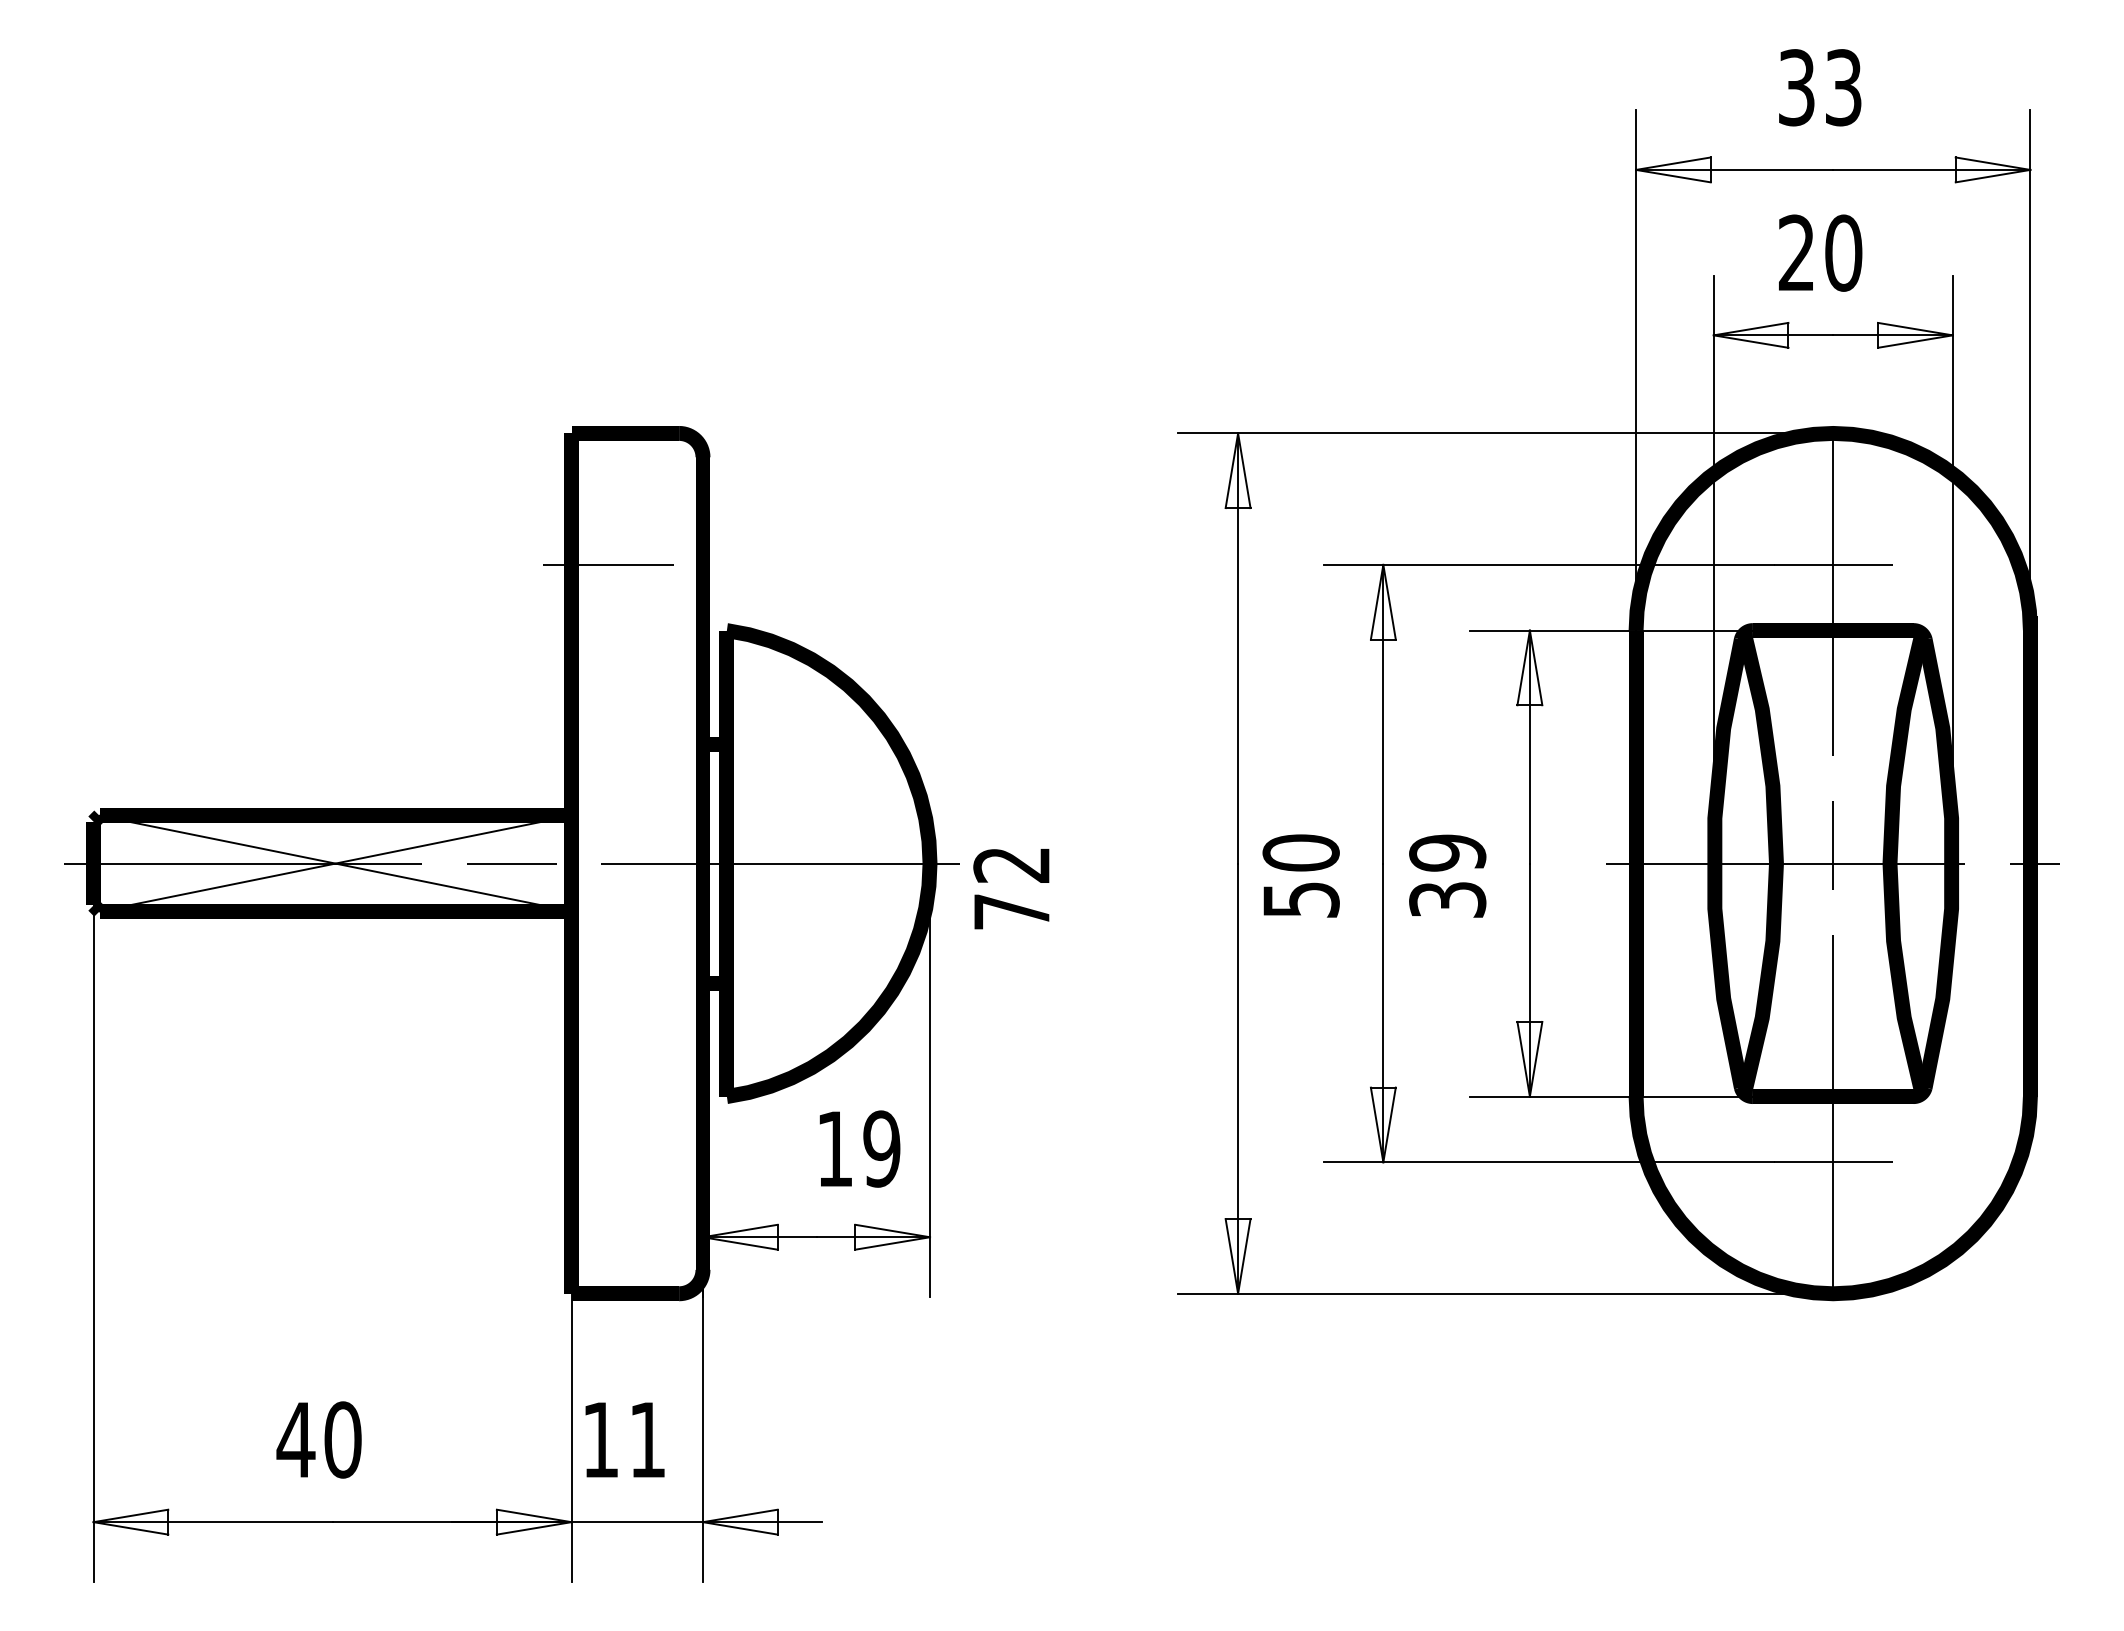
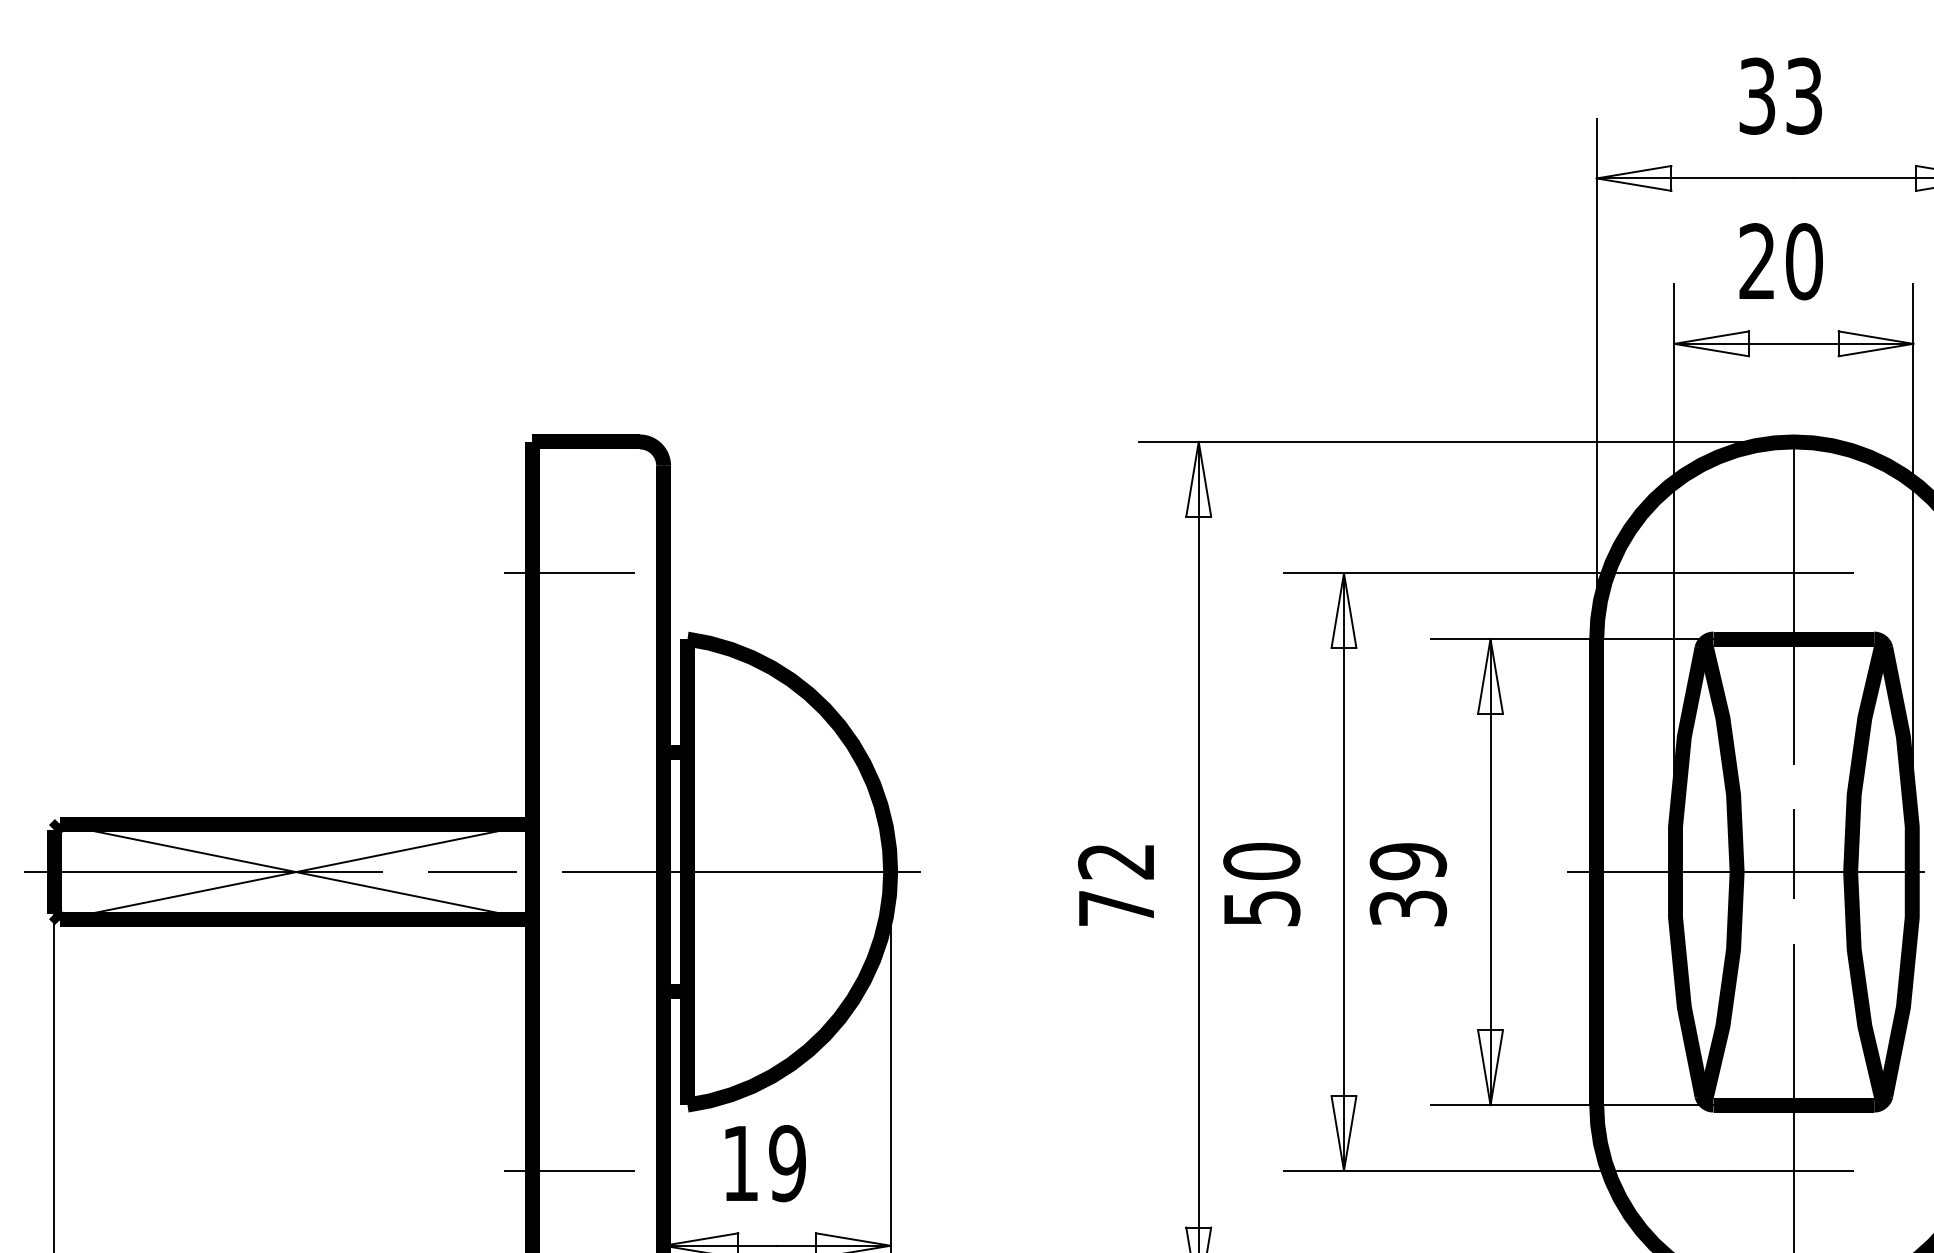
text: (1011, 889) -> (1116, 886), moved
text: (859, 1148) -> (765, 1163), moved
line: (608, 1162) -> (569, 1171), added

